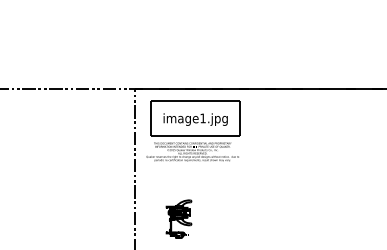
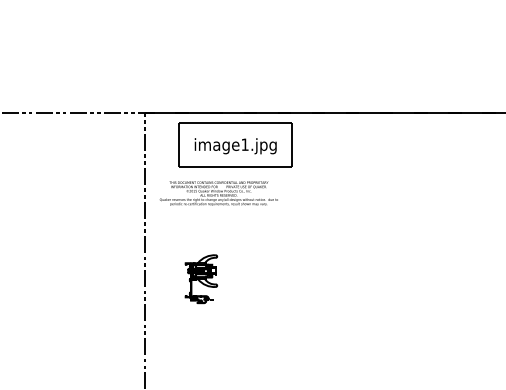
part: (195, 118) -> (235, 144), moved

